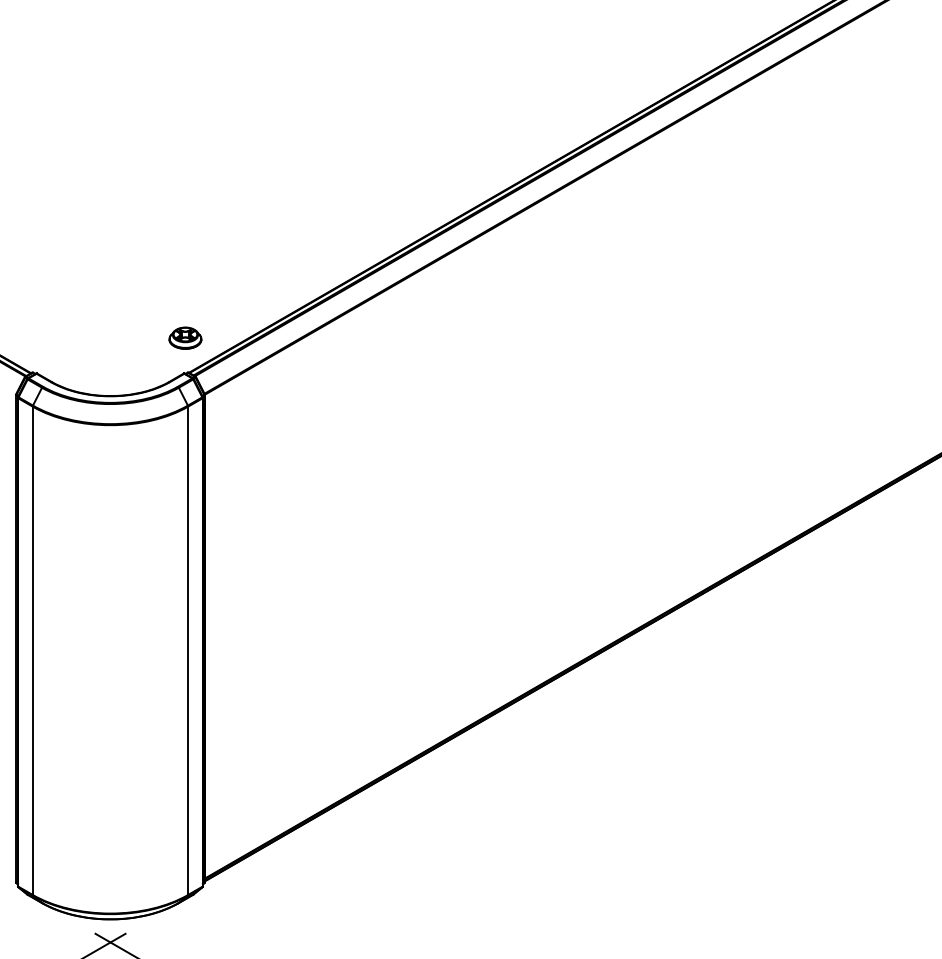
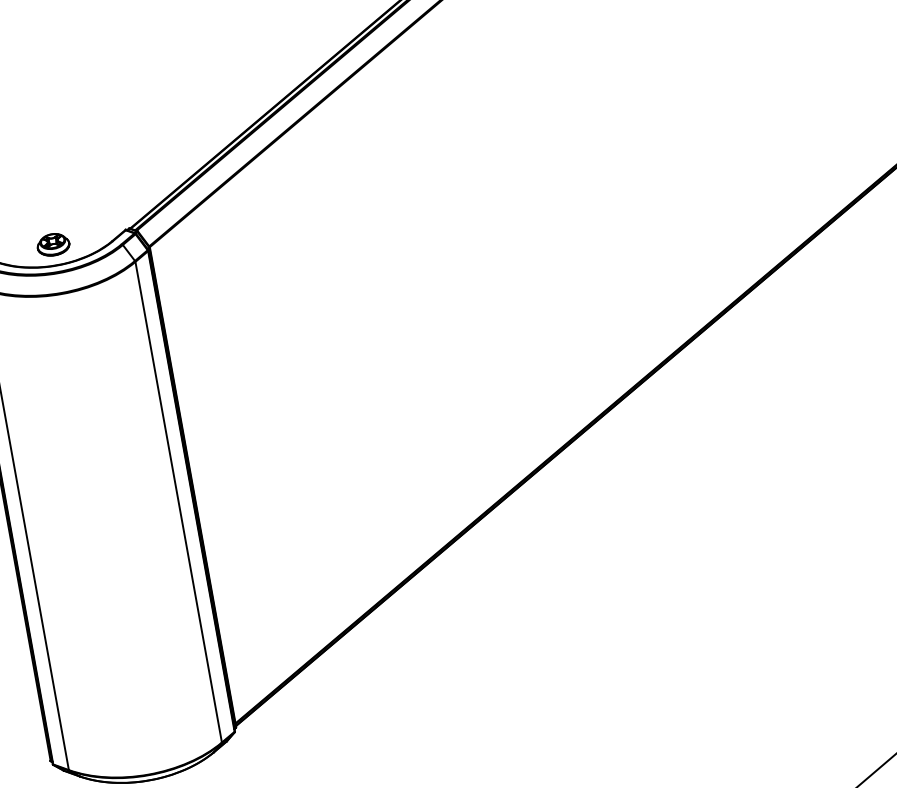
part: (185, 337) -> (53, 244), moved

